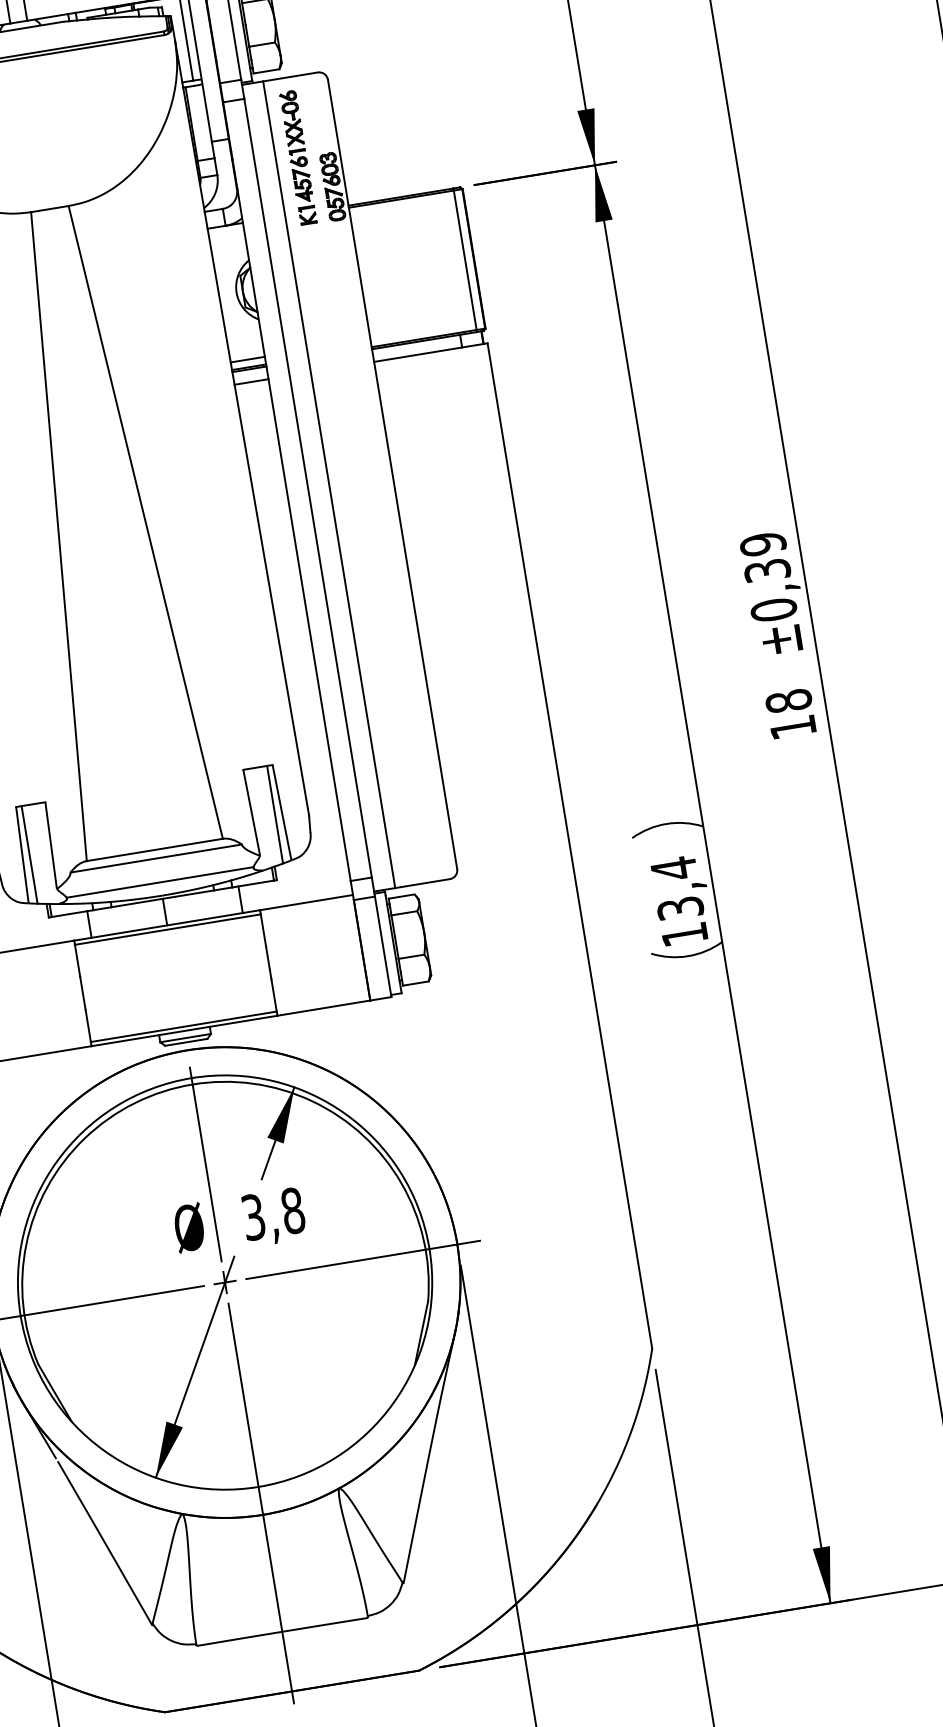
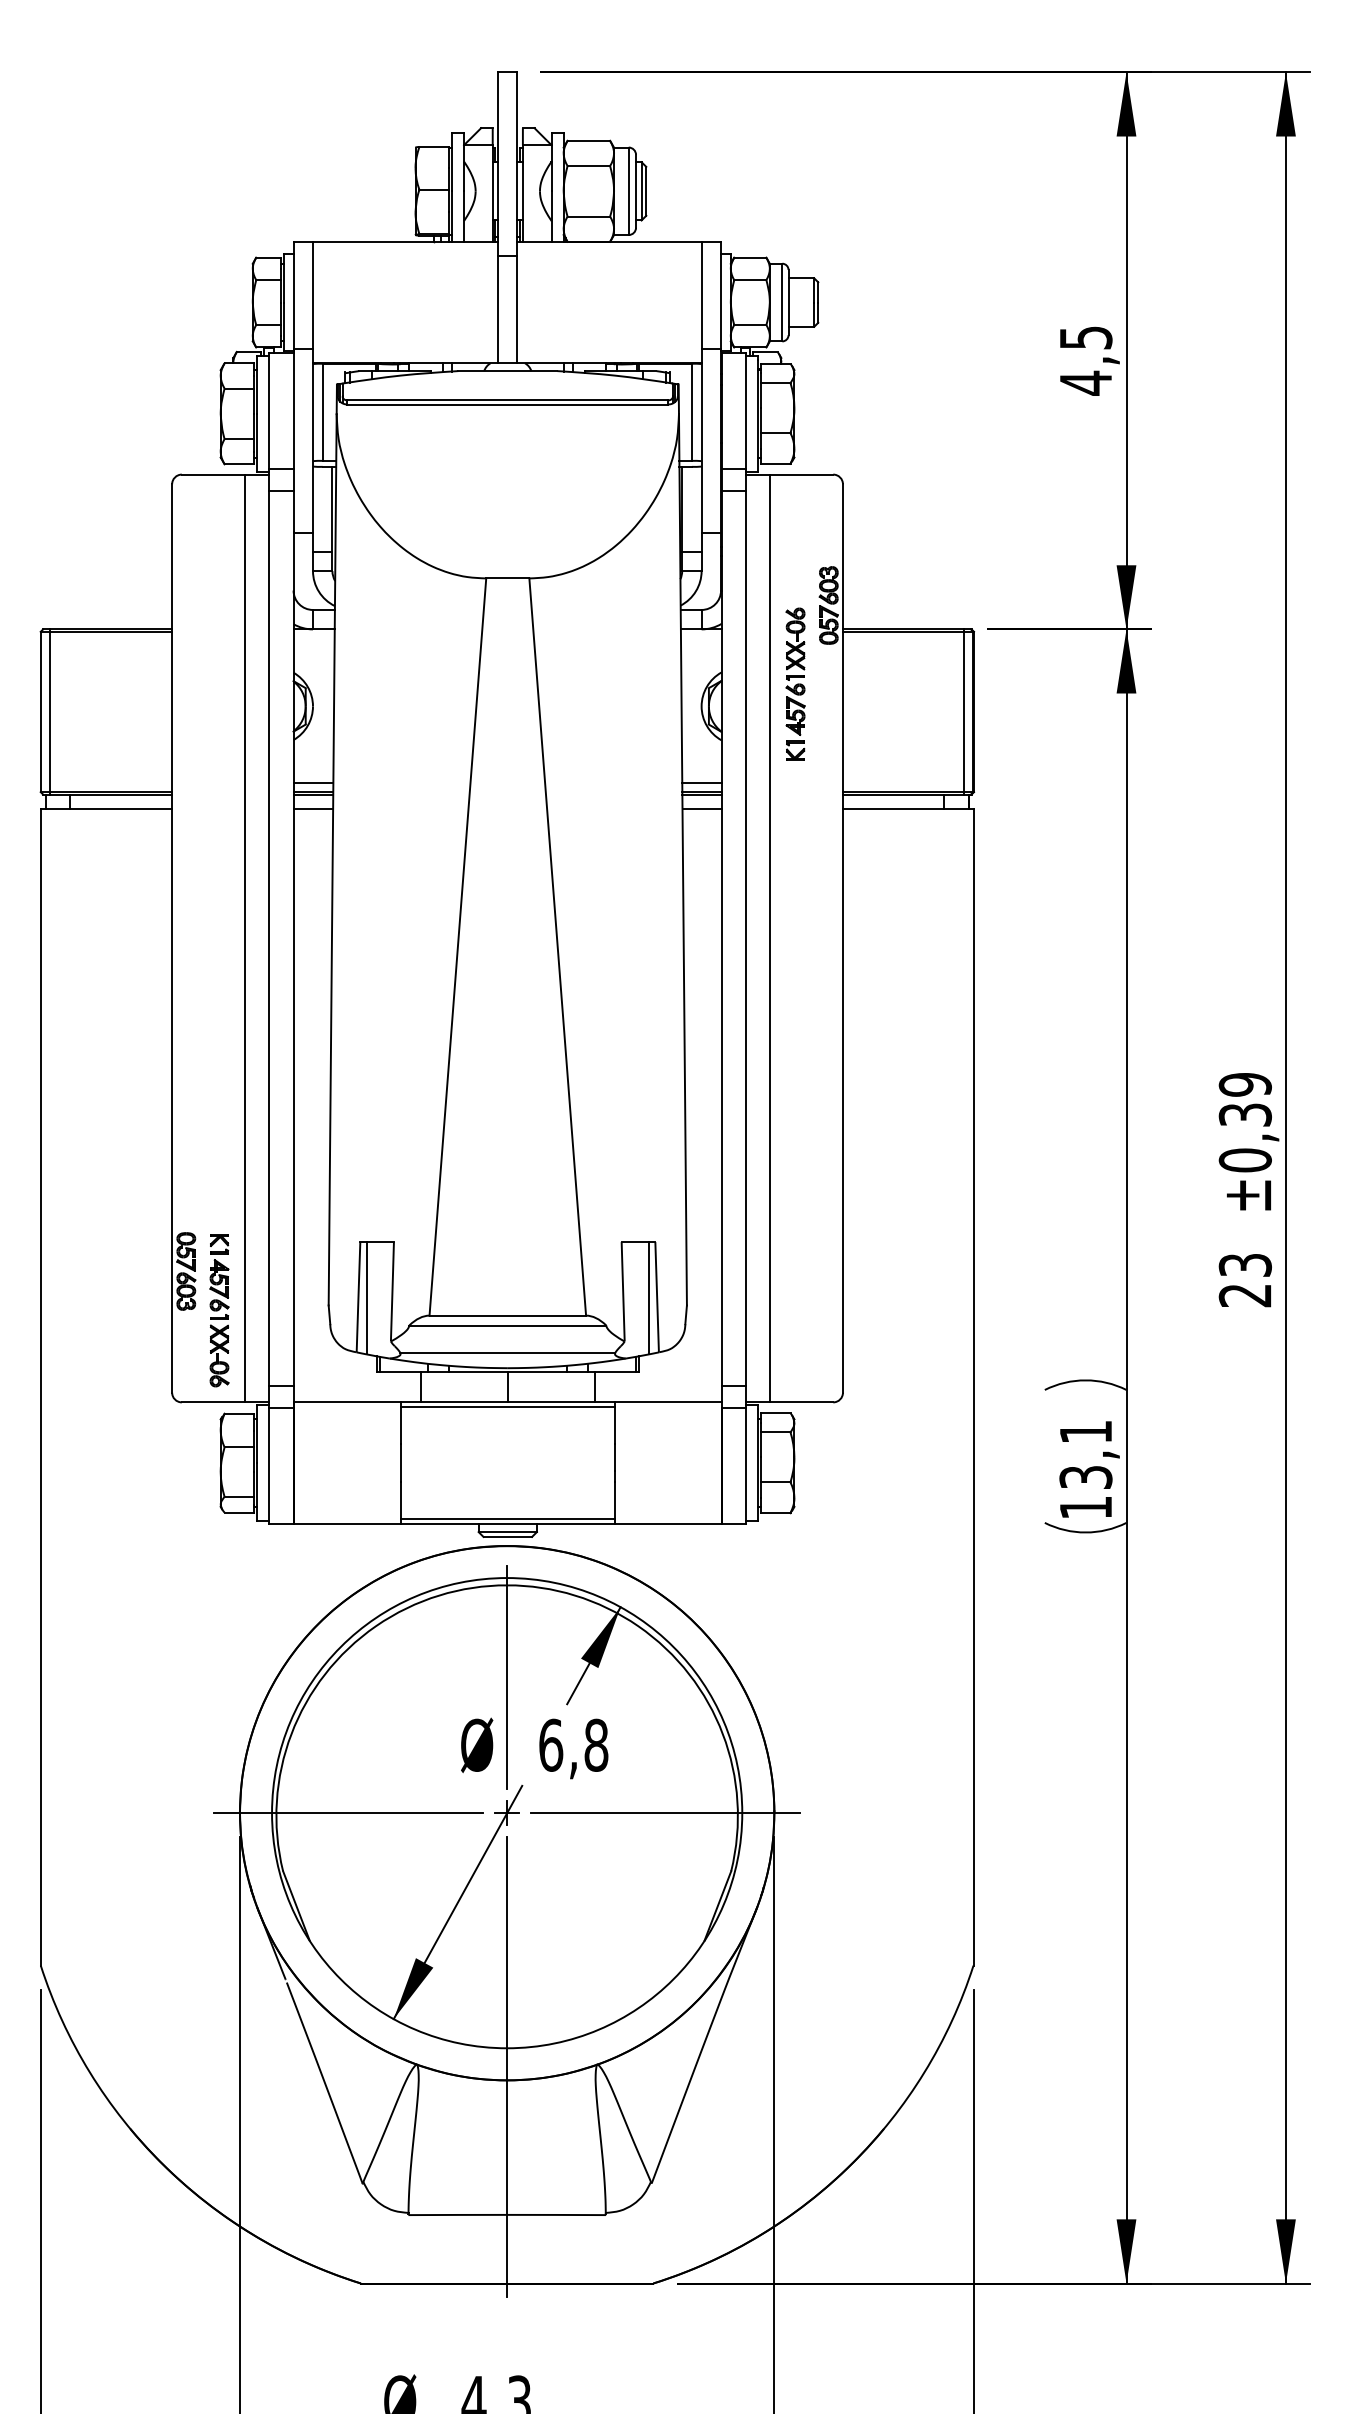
part: (298, 156) -> (795, 683), moved
text: (790, 714) -> (1244, 1280), 18 -> 23
text: (673, 868) -> (1085, 1431), 13,4 -> 13,1
text: (253, 1216) -> (551, 1744), 3,8 -> 6,8

